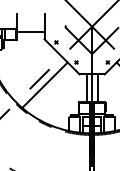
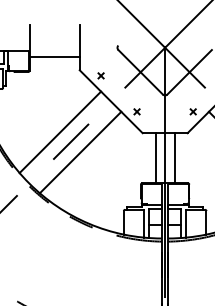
line: (33, 73) -> (60, 131), added

